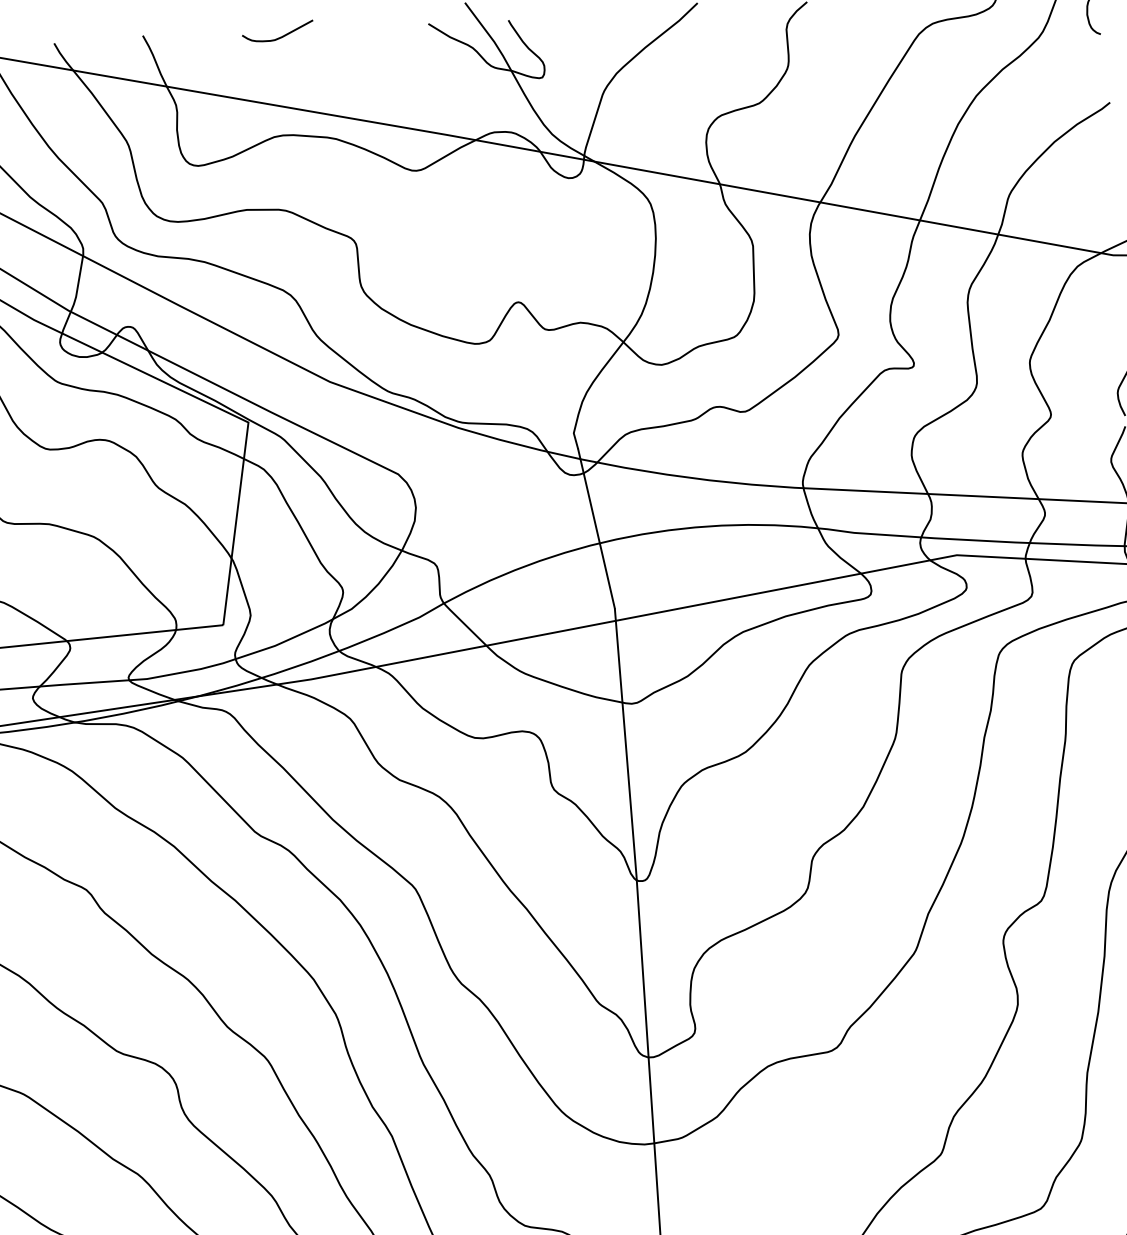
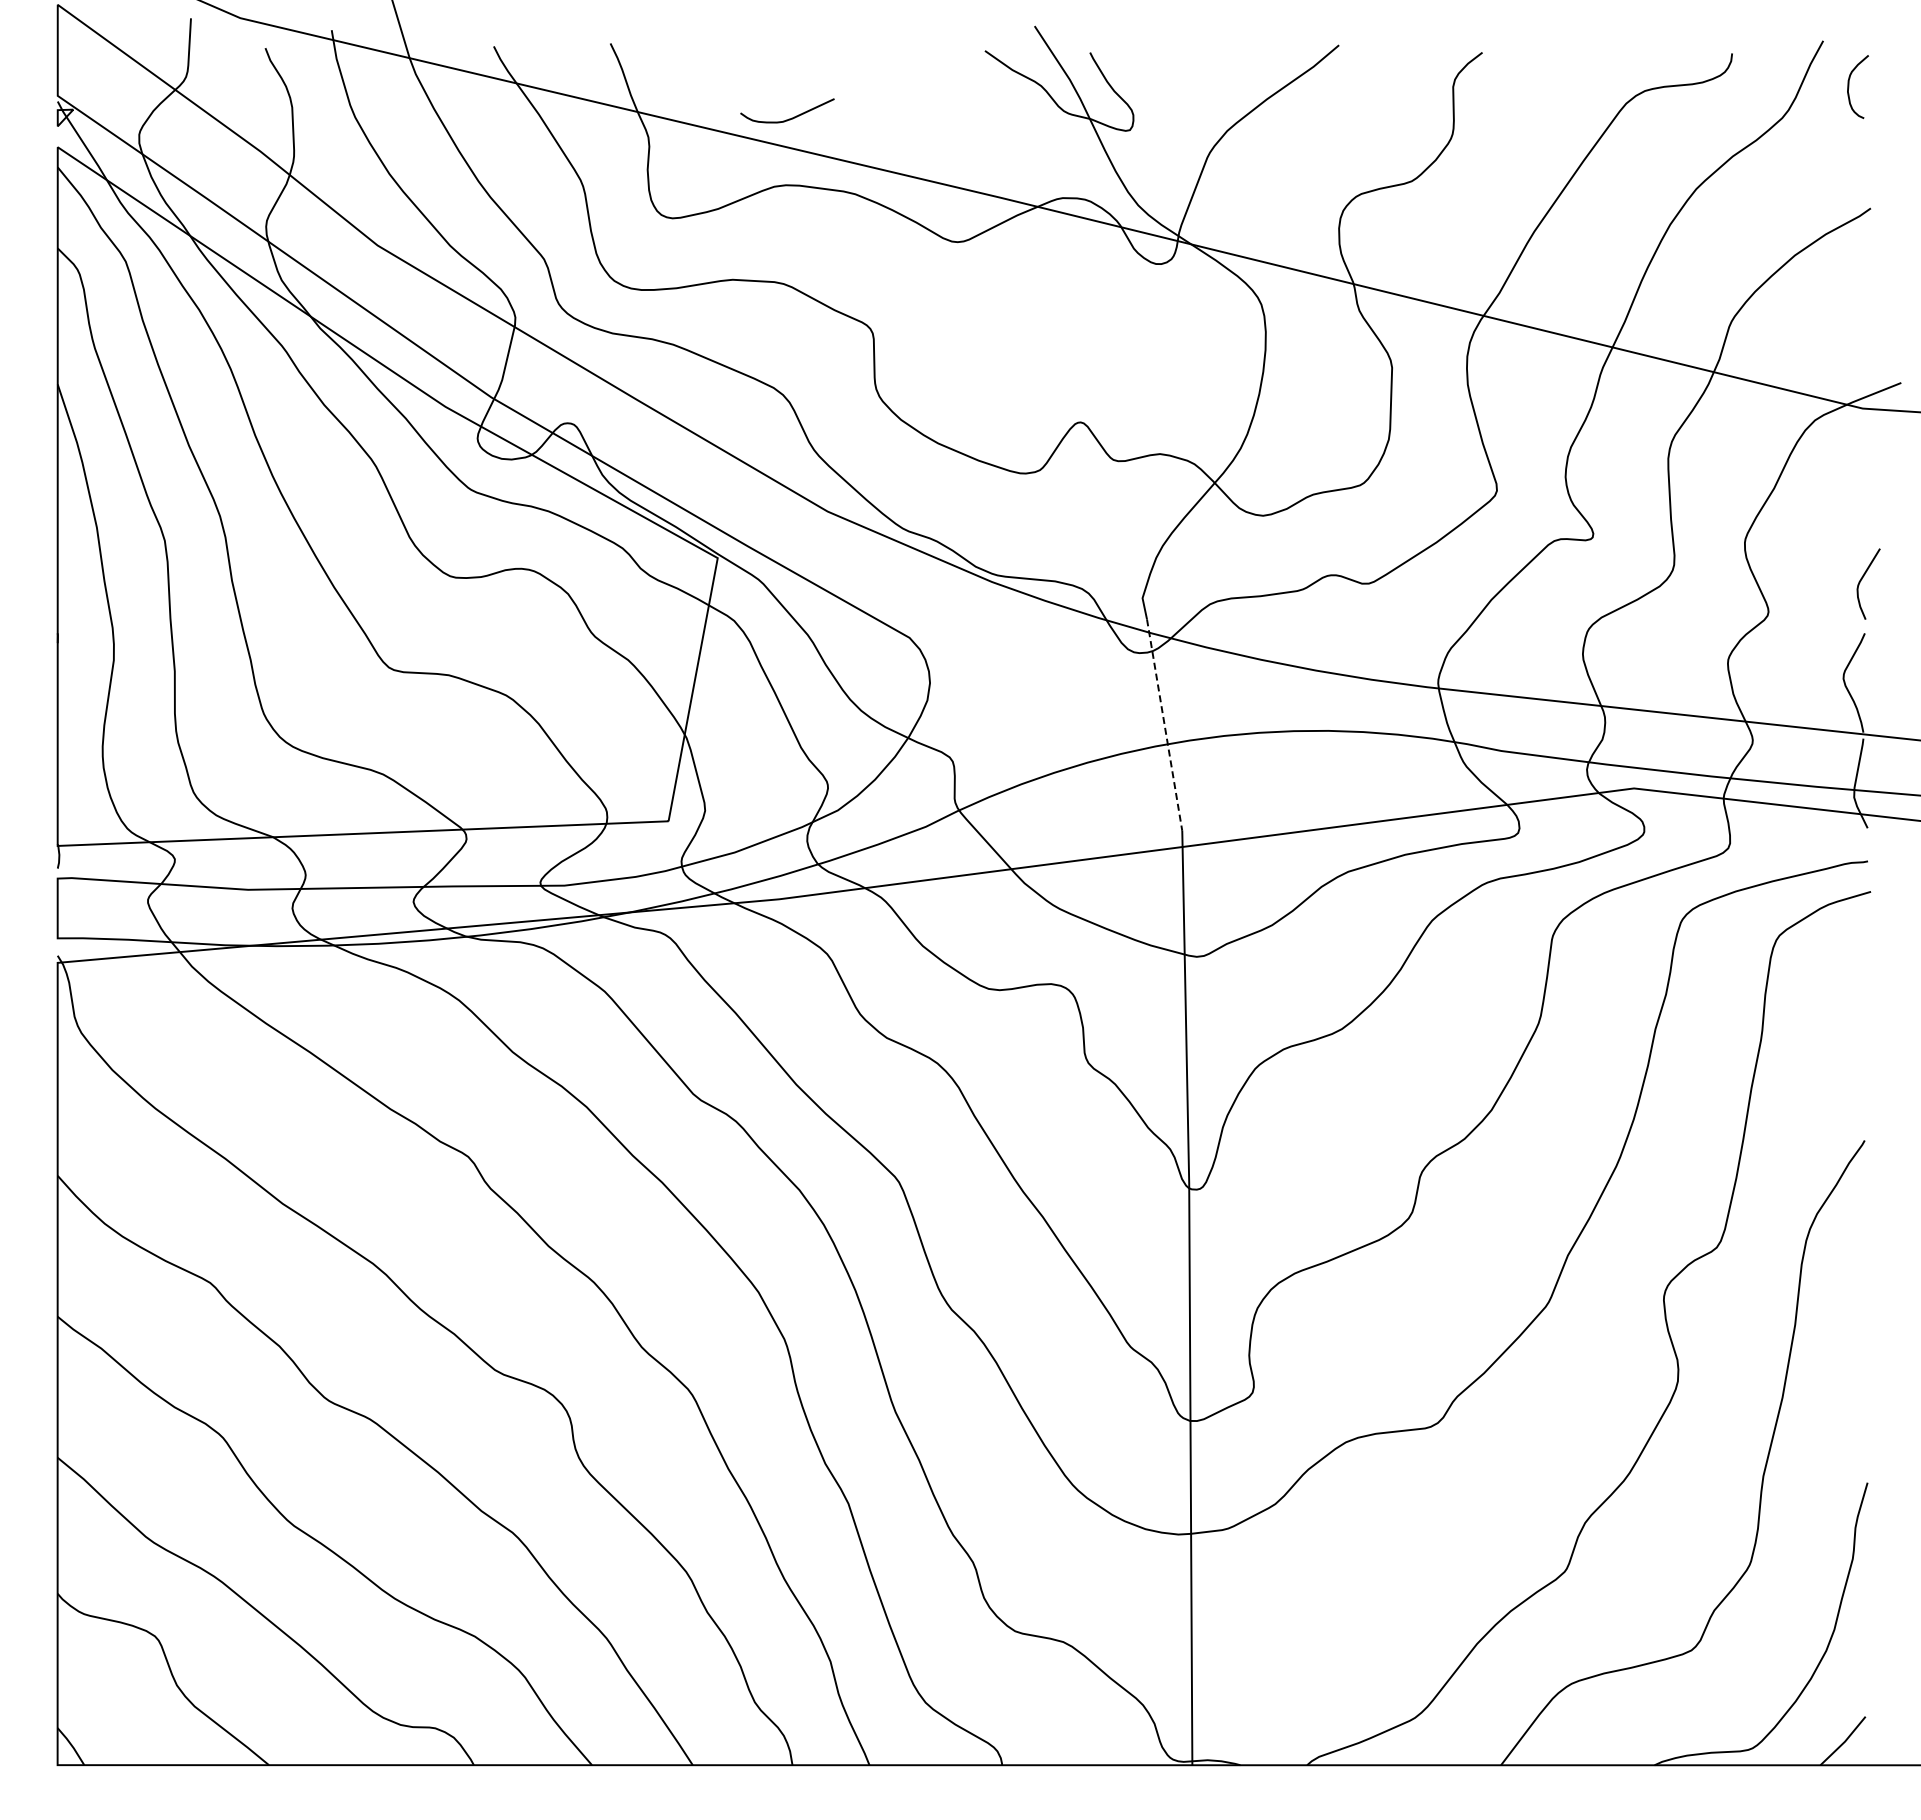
curve: (281, 36) -> (791, 117), moved
line: (596, 529) -> (1164, 725), solid -> dashed

